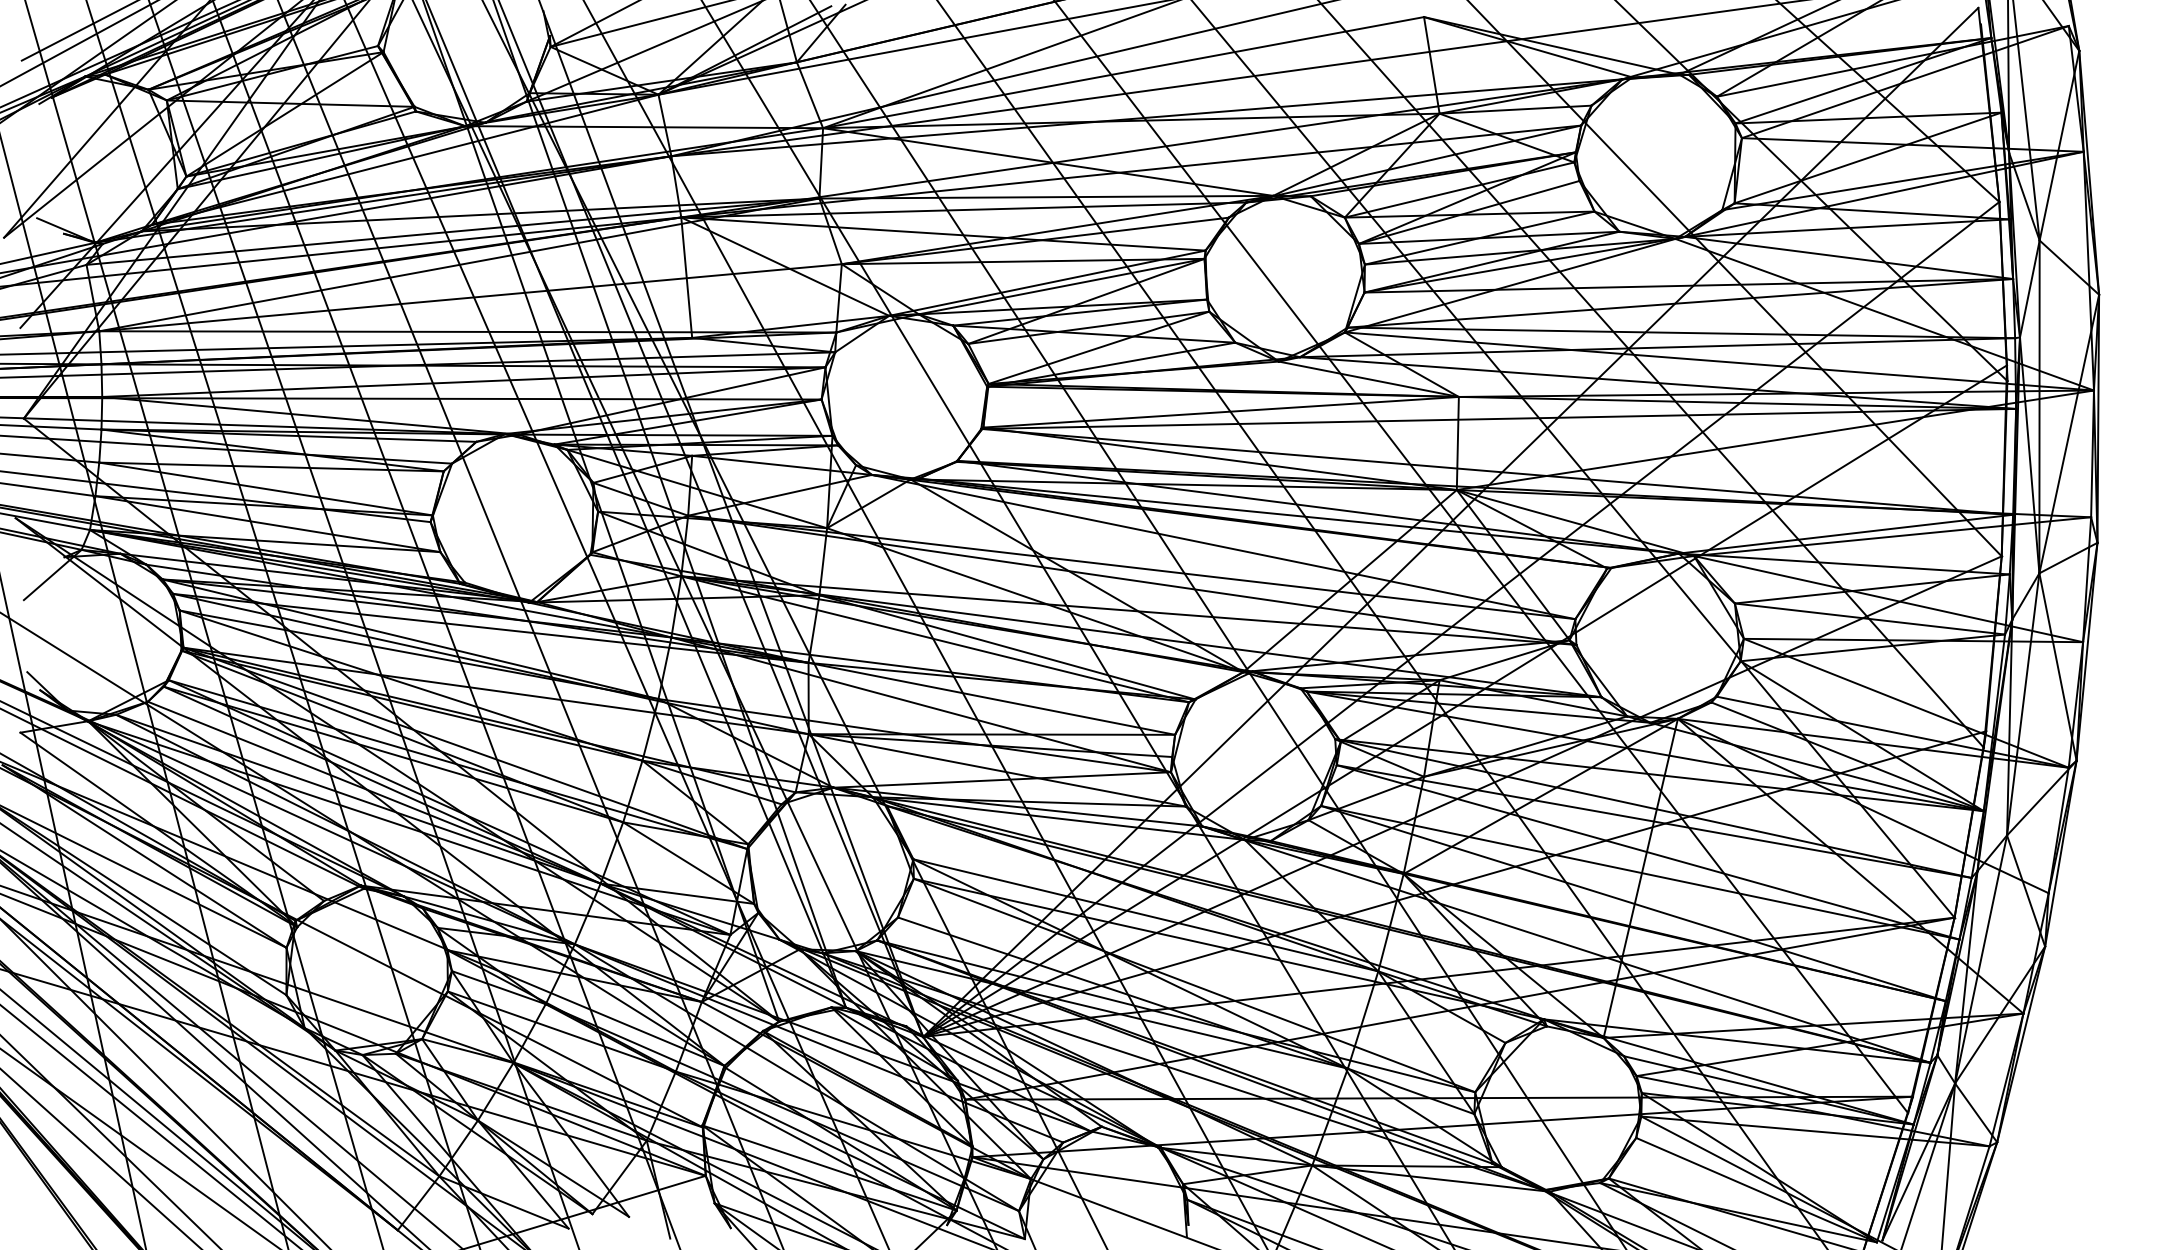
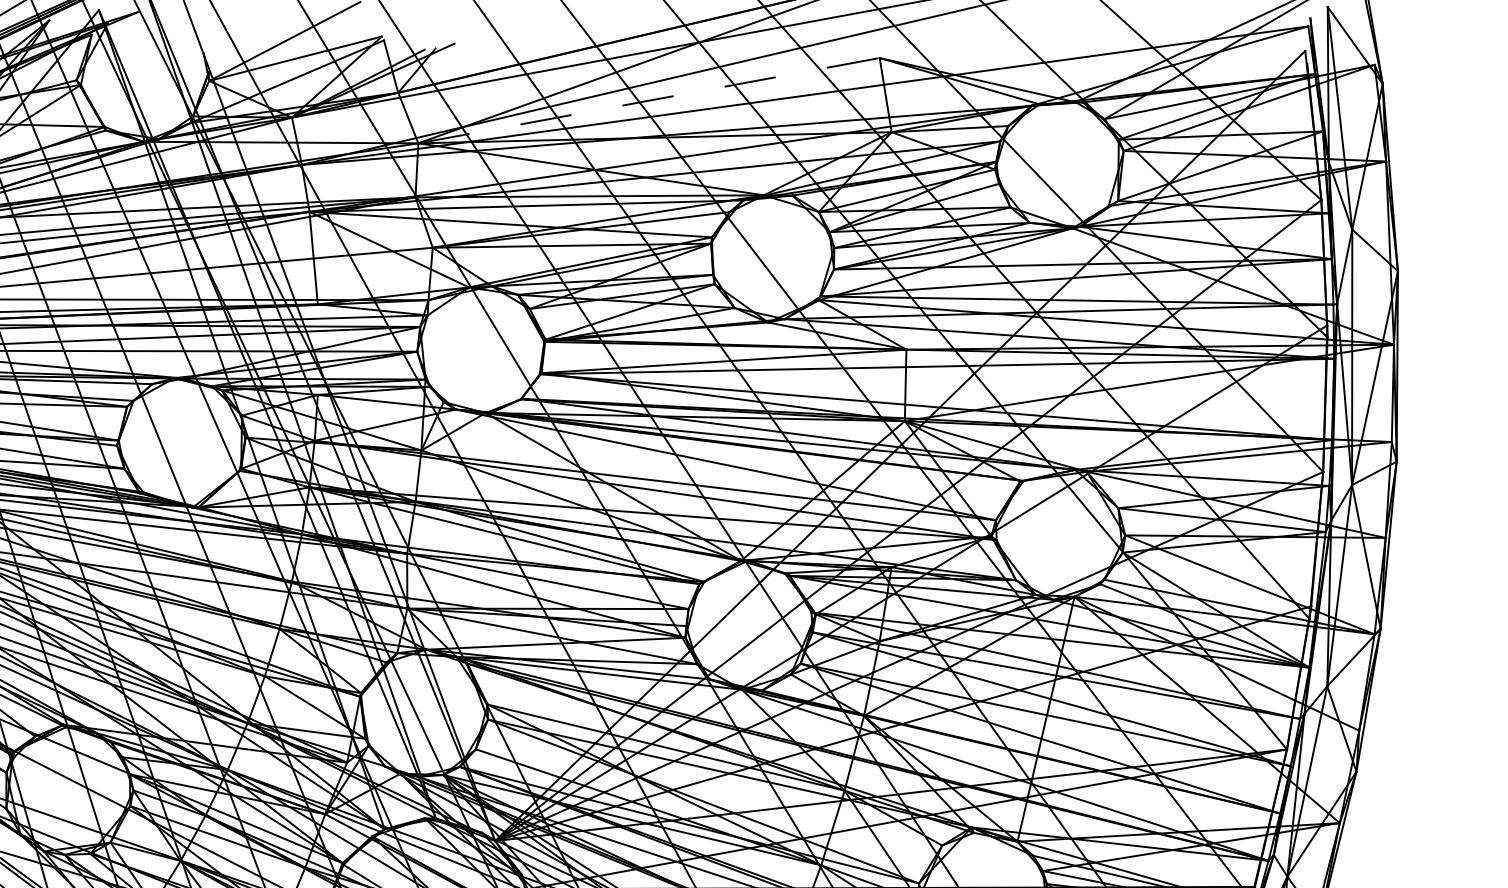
line: (1123, 72) -> (648, 100), solid -> dashed

